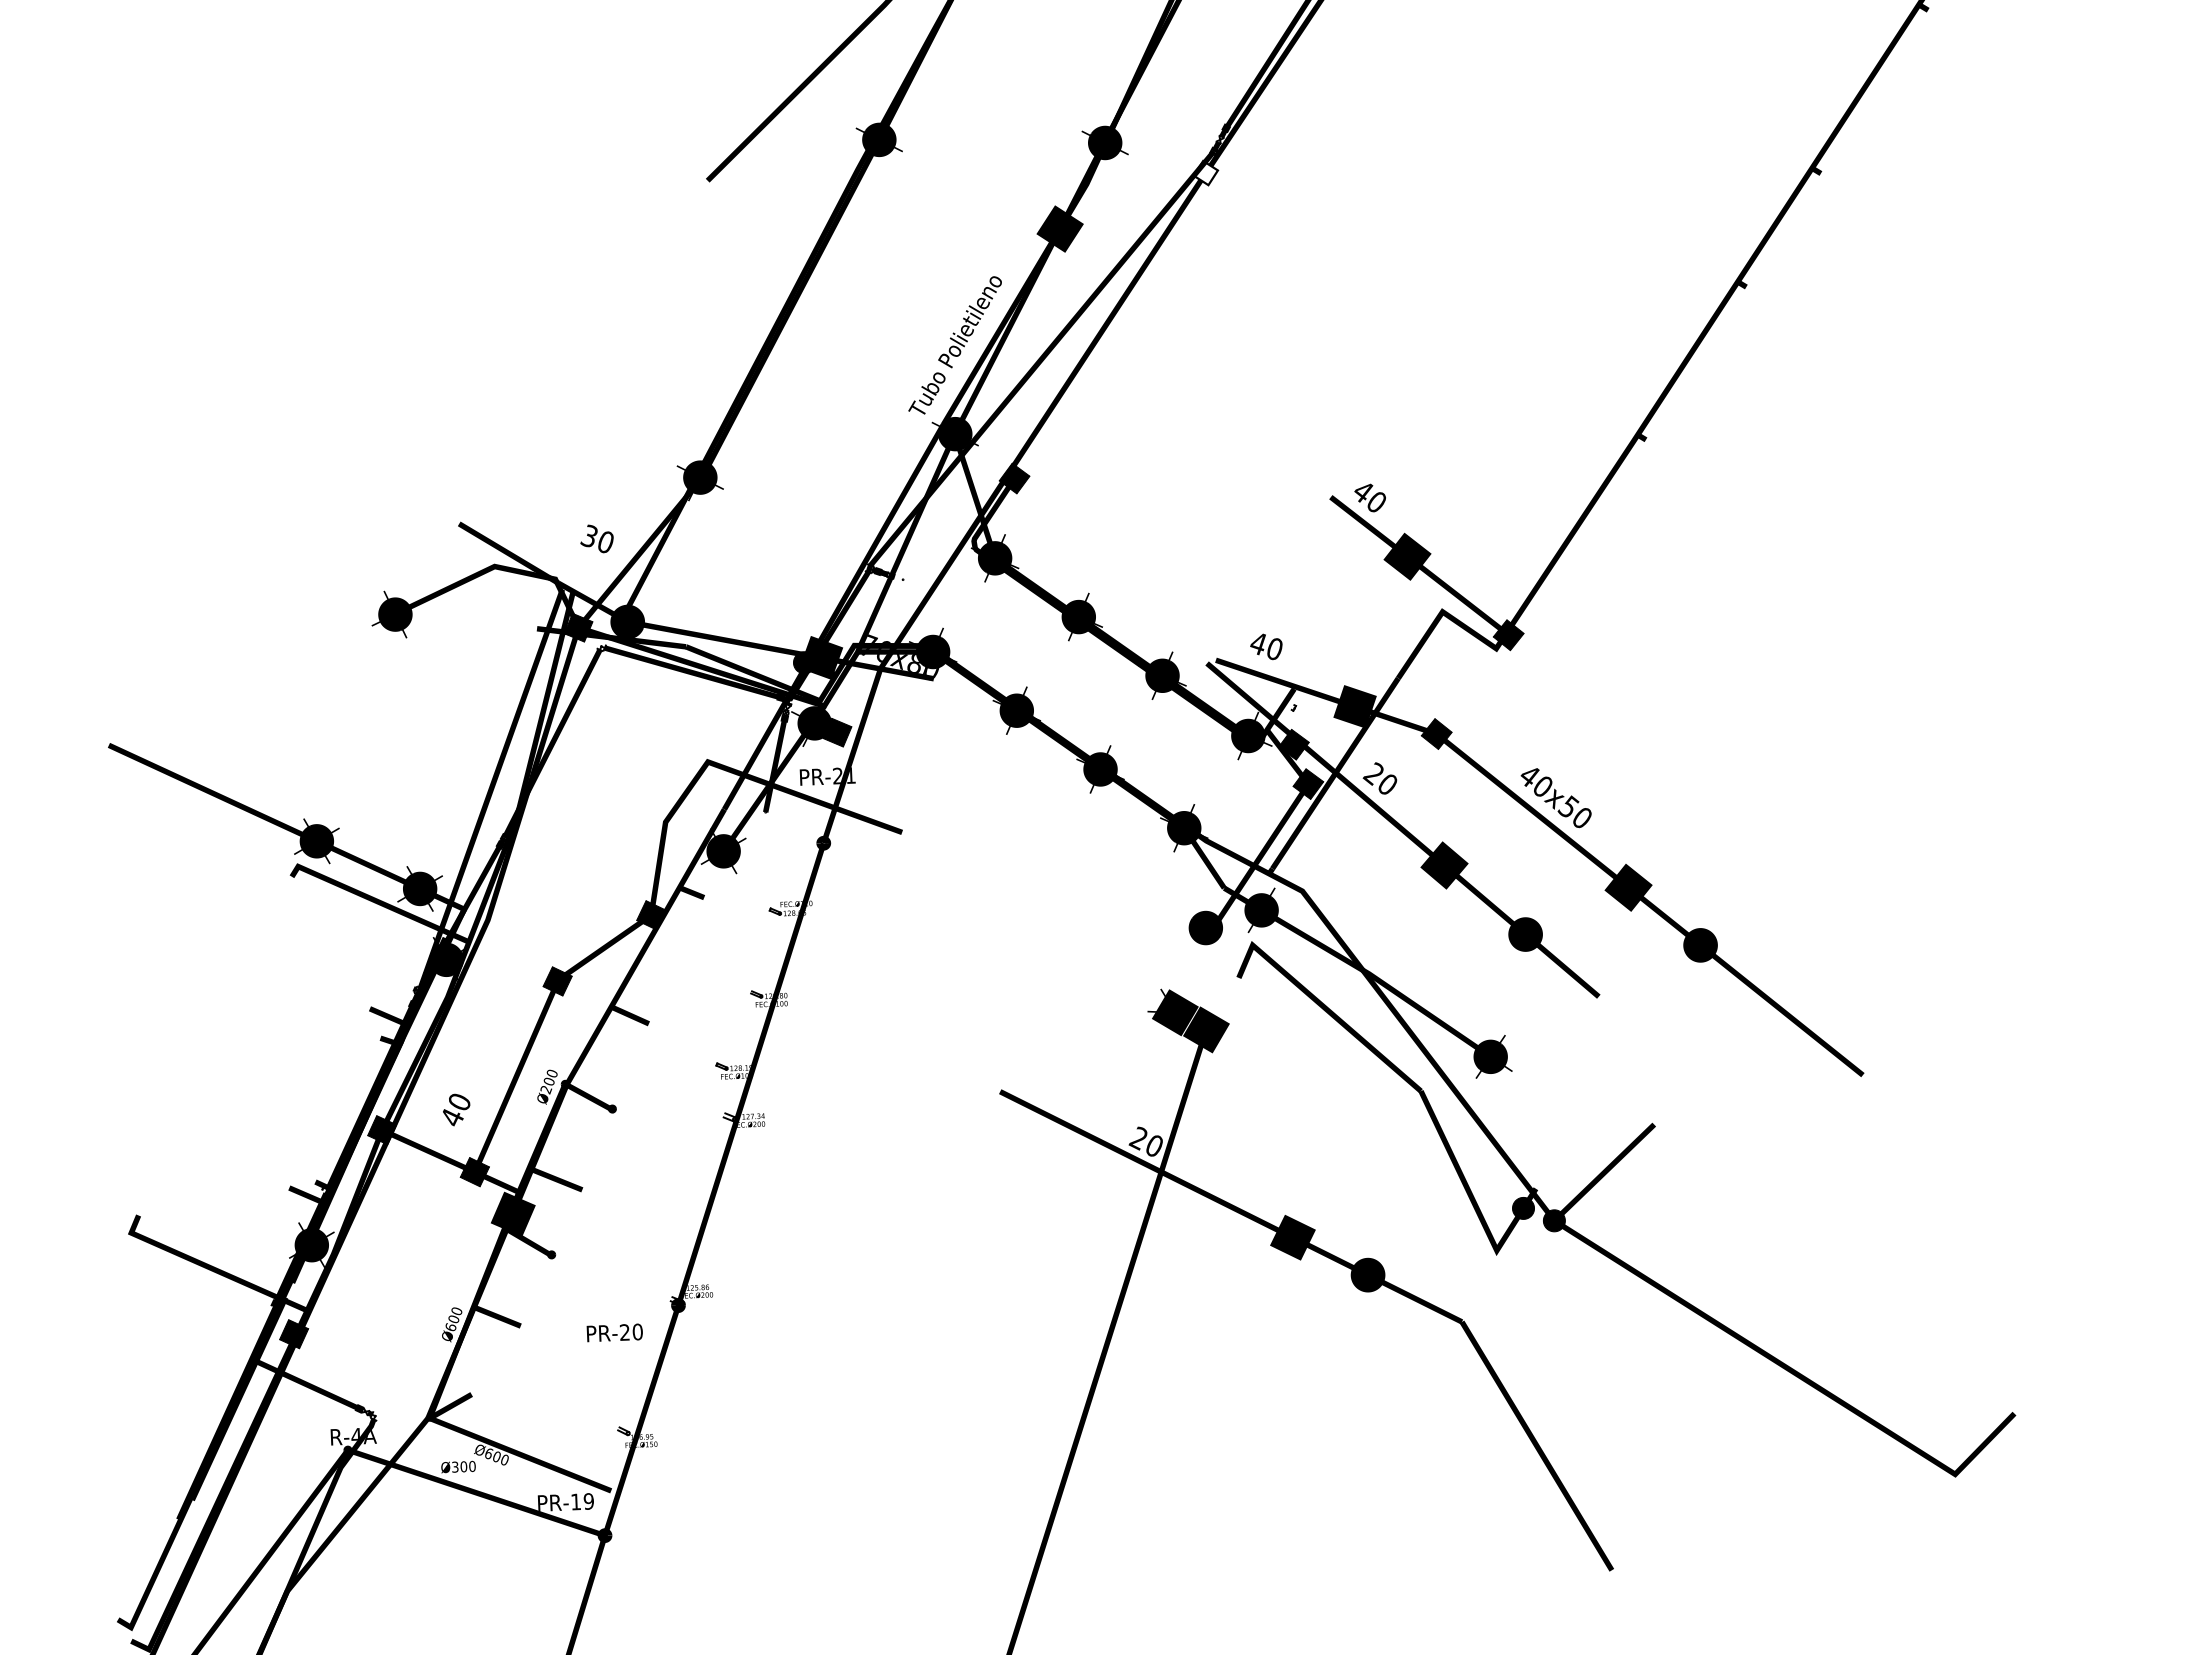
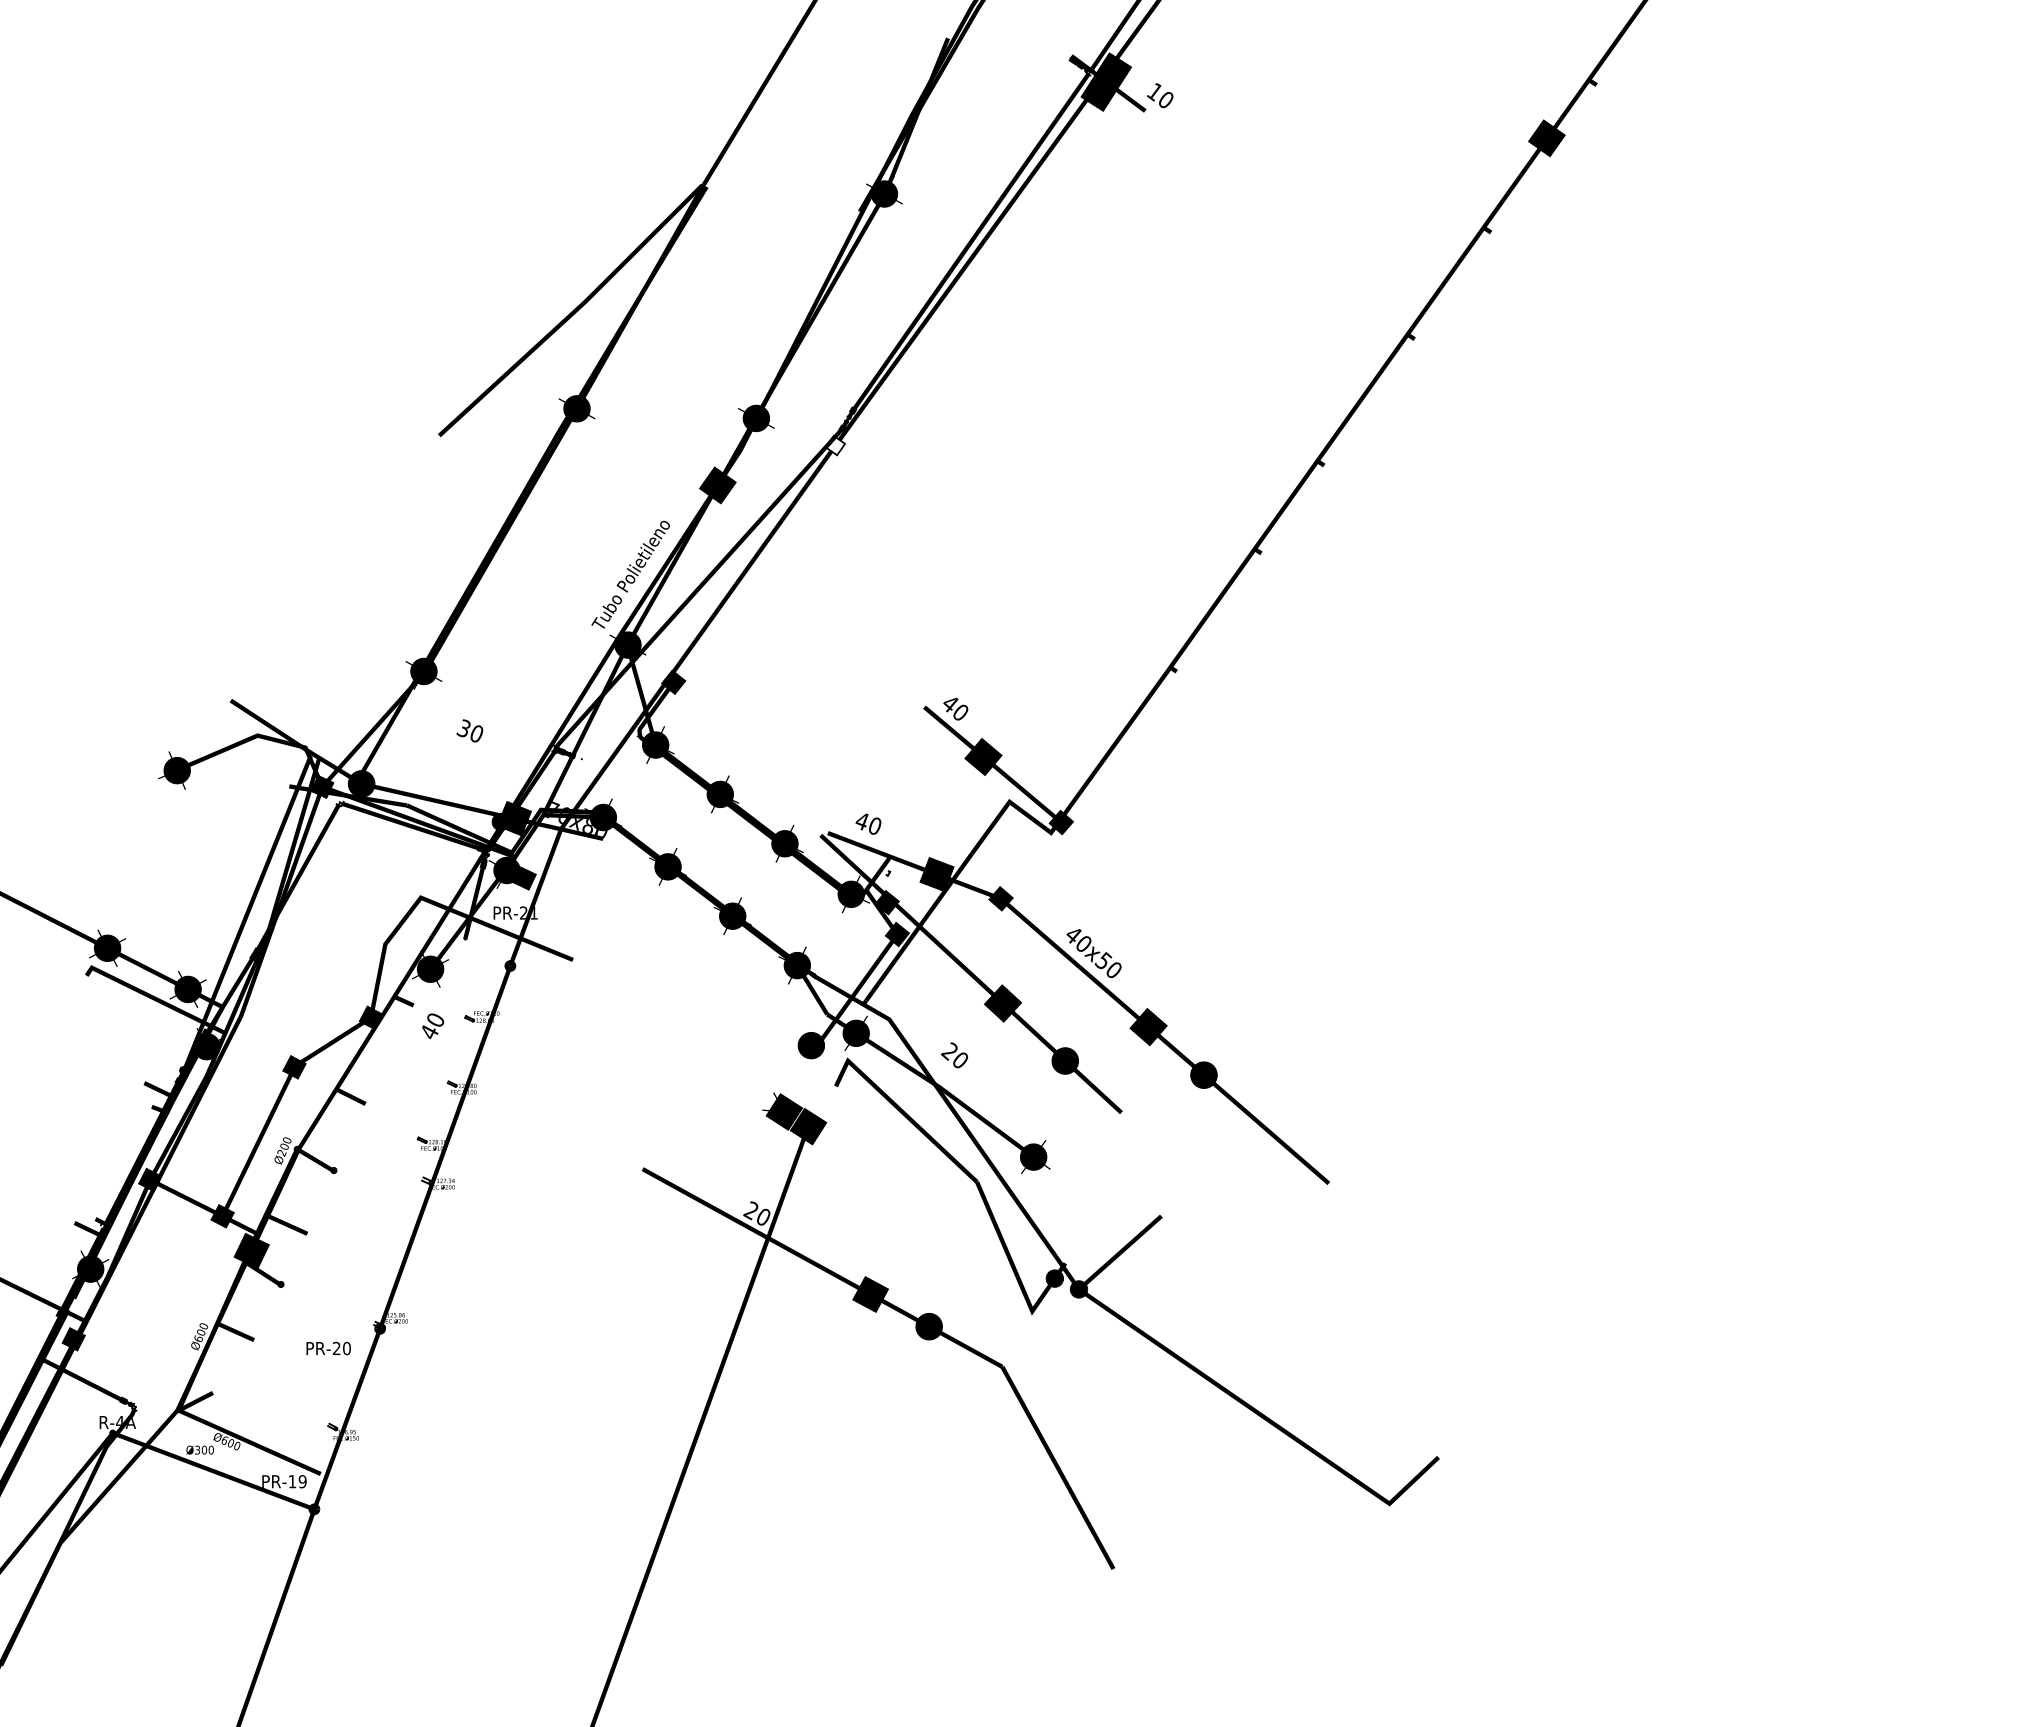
text: (596, 538) -> (469, 730), moved
text: (1379, 778) -> (954, 1055), moved
text: (455, 1110) -> (432, 1026), moved

